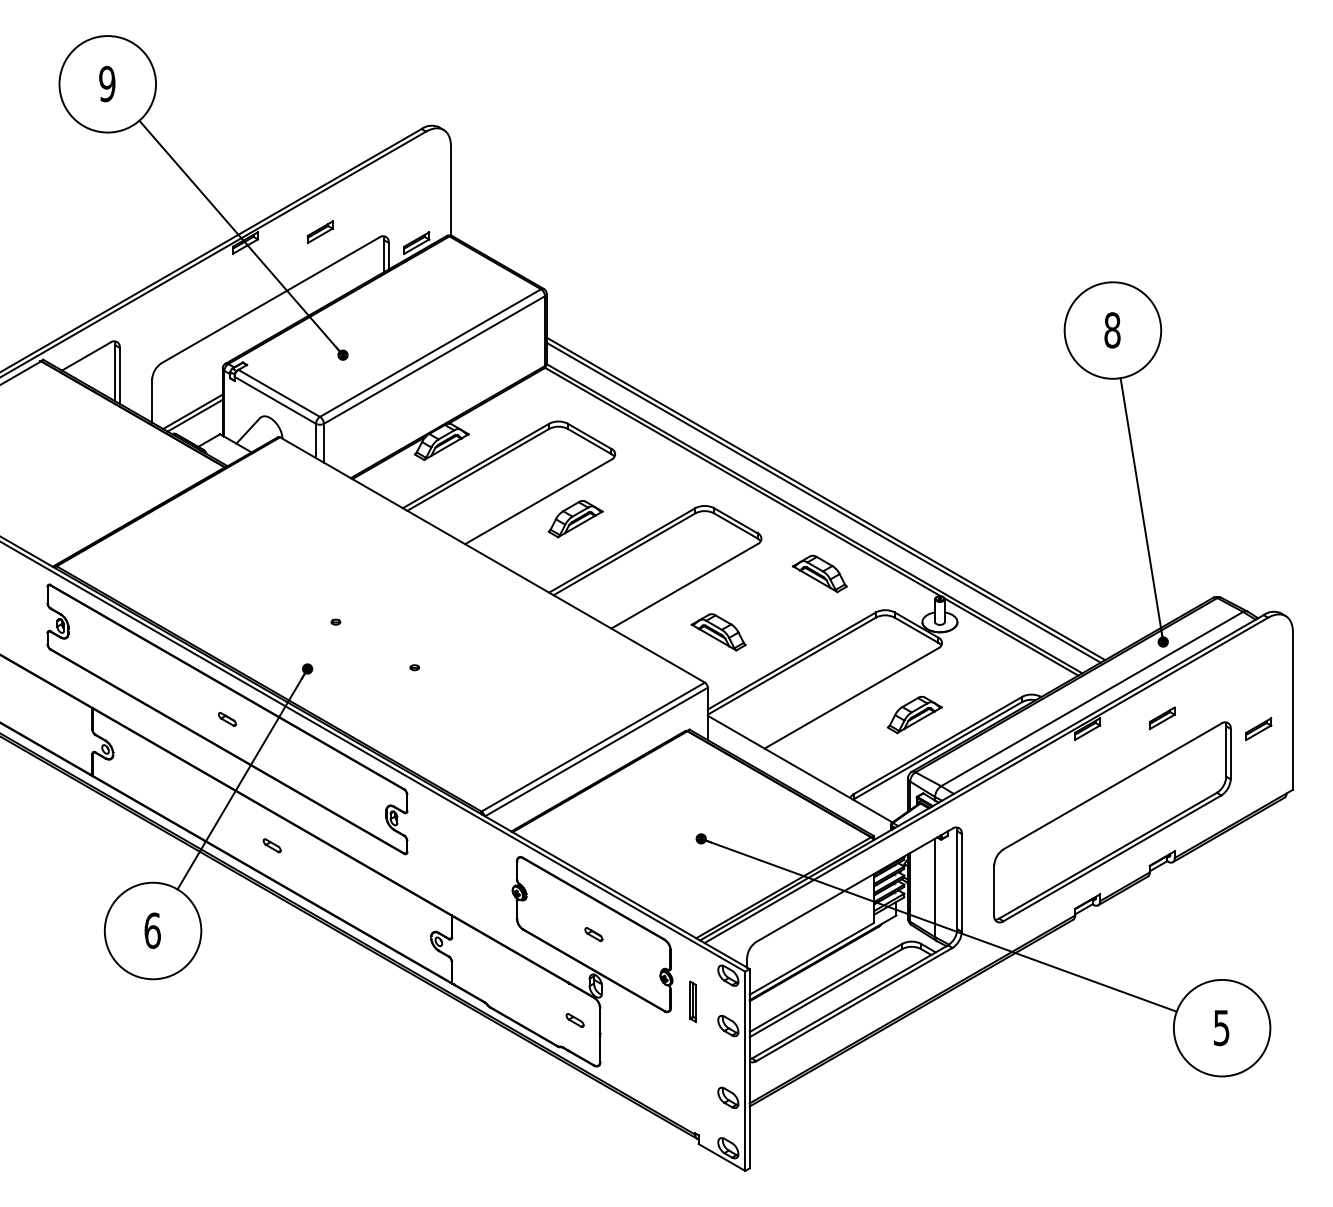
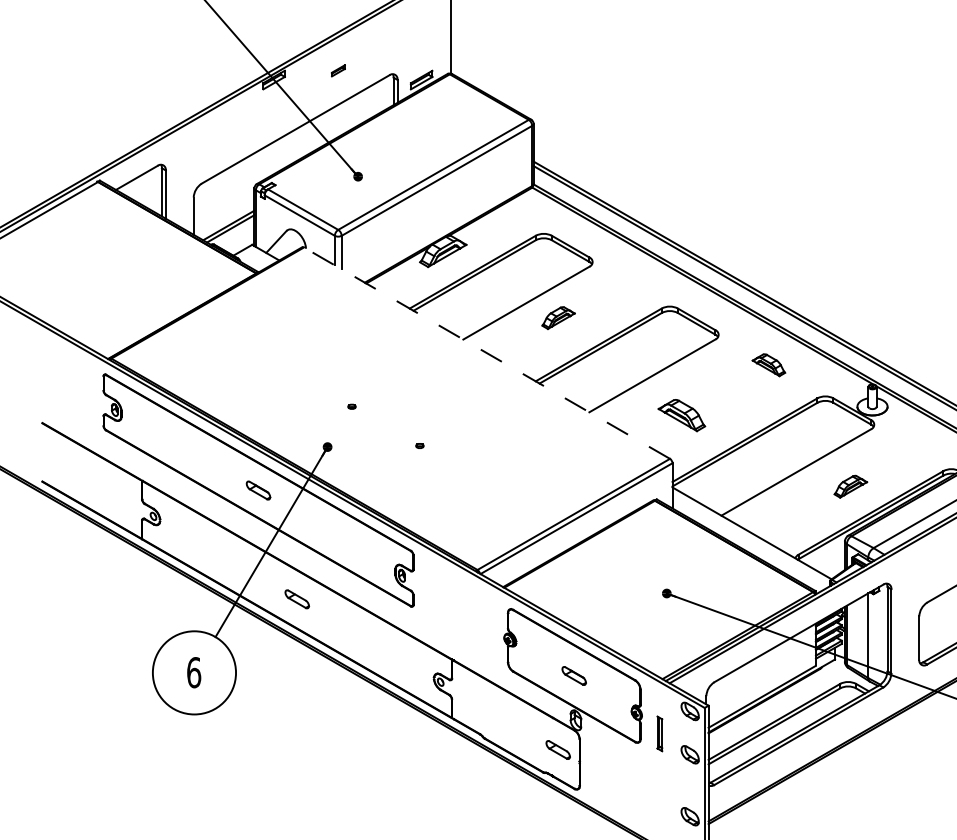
part: (319, 232) -> (337, 70), size x0.6
part: (575, 519) -> (558, 318), size x0.7
line: (492, 559) -> (486, 352), solid -> dashed
part: (819, 573) -> (768, 364), size x0.7
part: (914, 714) -> (850, 486), size x0.7
part: (227, 719) -> (258, 490), size x1.6
part: (271, 845) -> (296, 599), size x1.6
part: (593, 934) -> (573, 675), size x1.6
part: (574, 1020) -> (557, 750), size x1.6

